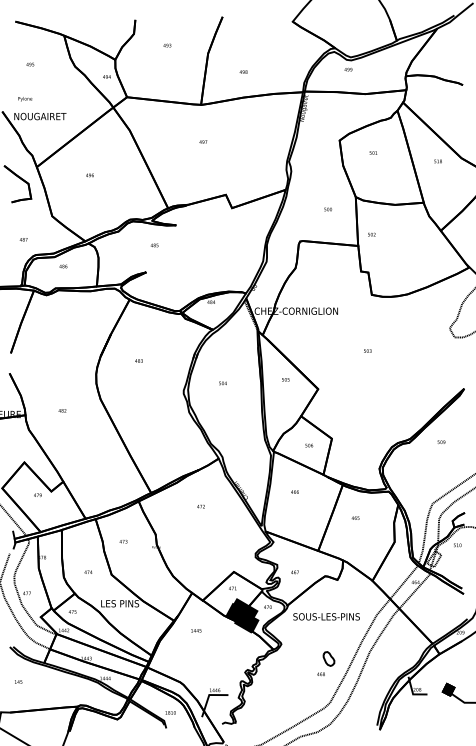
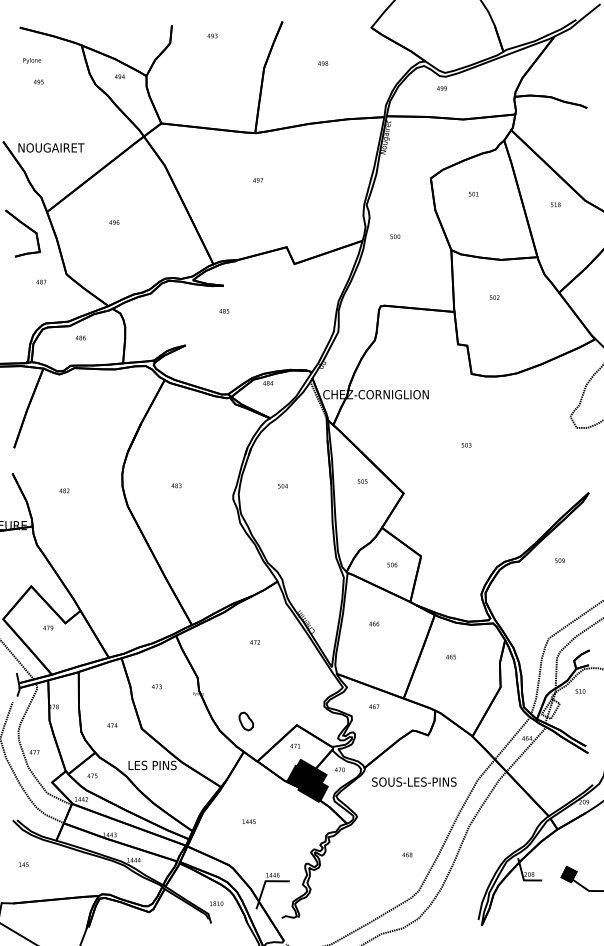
text: (167, 45) -> (212, 35), moved
text: (243, 72) -> (323, 63), moved
text: (106, 76) -> (119, 76), moved
text: (25, 98) -> (32, 60), moved
text: (328, 209) -> (395, 236), moved
text: (371, 234) -> (494, 297), moved
text: (23, 239) -> (41, 281), moved
text: (154, 245) -> (224, 311), moved
text: (138, 360) -> (176, 485), moved
text: (62, 410) -> (64, 490), moved
text: (295, 572) -> (374, 706), moved
text: (195, 630) -> (248, 821), moved
part: (329, 658) -> (246, 721), moved

